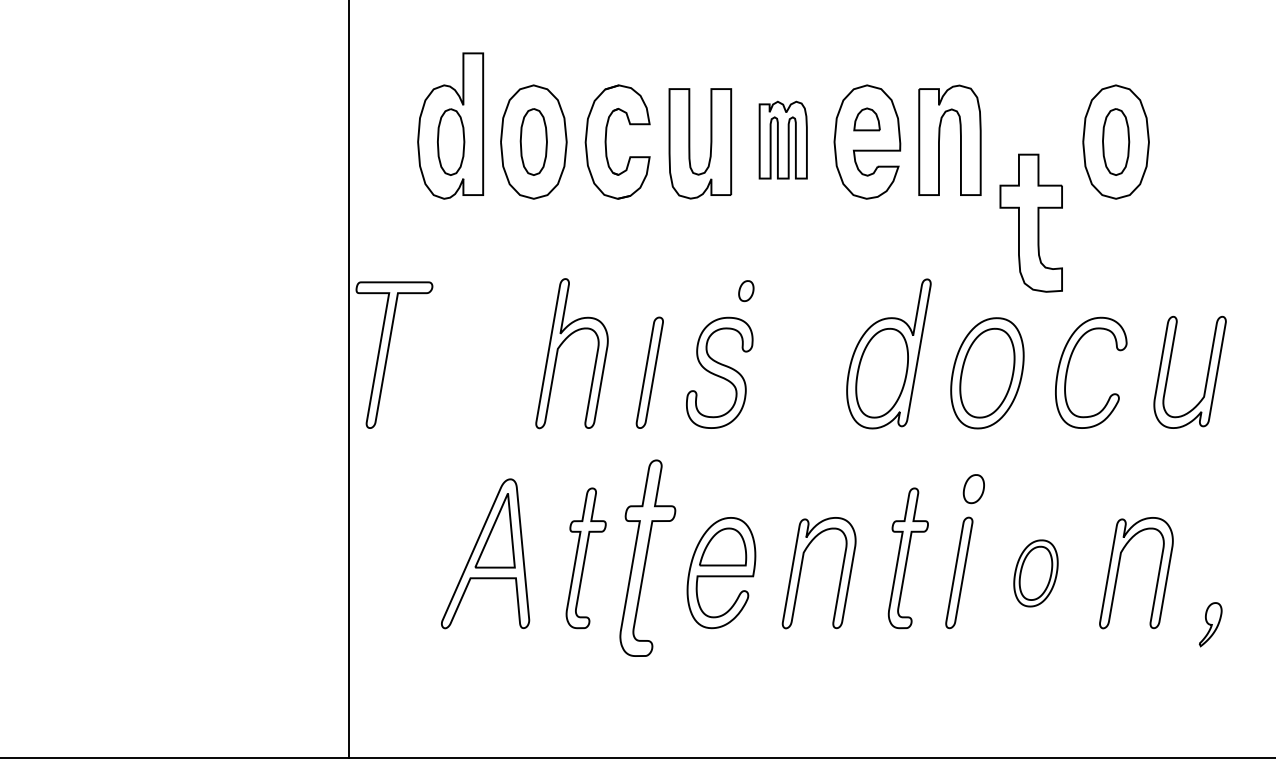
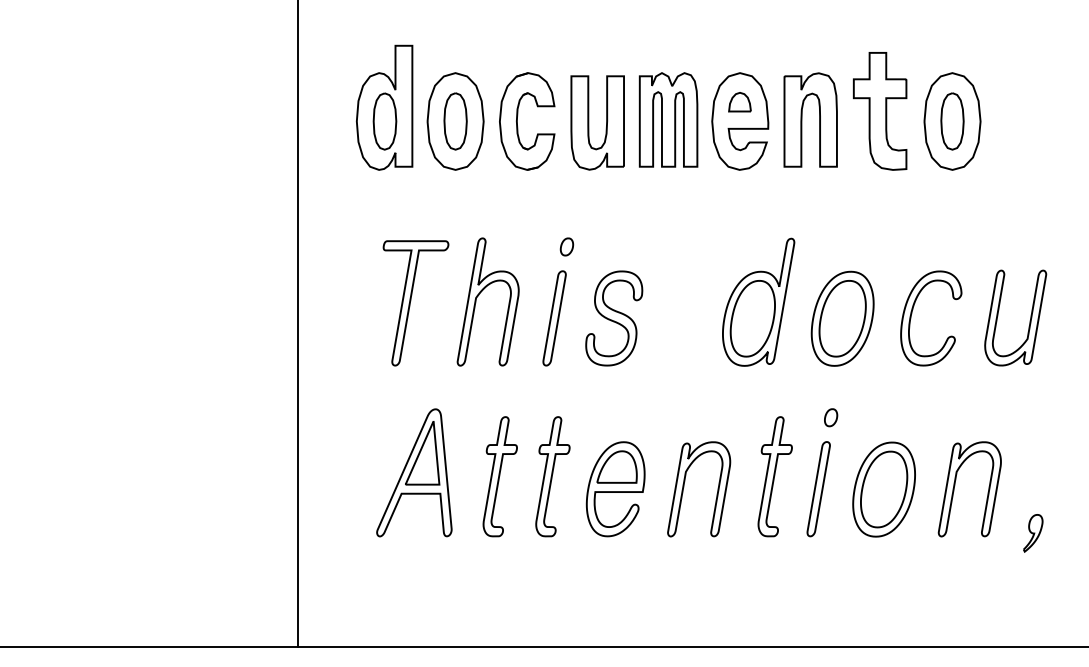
part: (782, 139) -> (667, 119), size x1.43
part: (1030, 222) -> (879, 110), moved
part: (746, 291) -> (567, 247), moved
part: (394, 354) -> (416, 302), moved
part: (973, 489) -> (830, 417), size x0.71
part: (647, 558) -> (552, 476), size x0.71
part: (1035, 573) -> (883, 489), size x1.67

